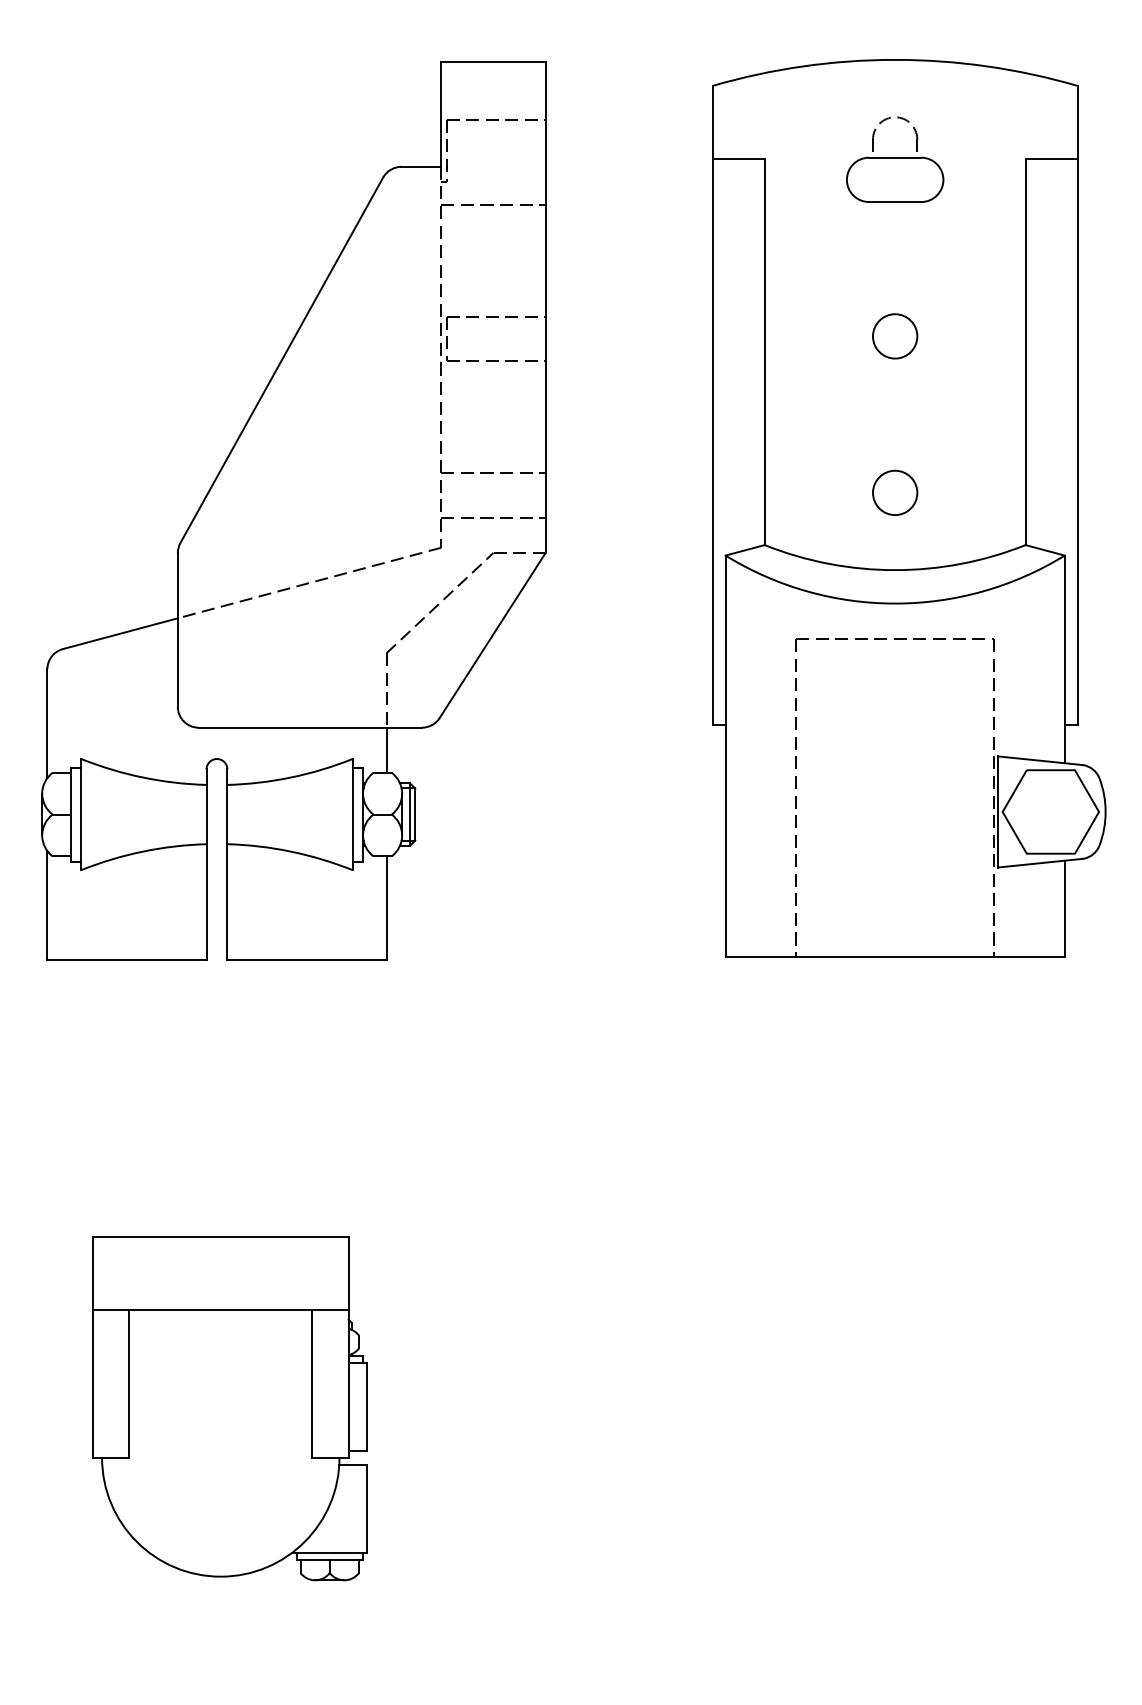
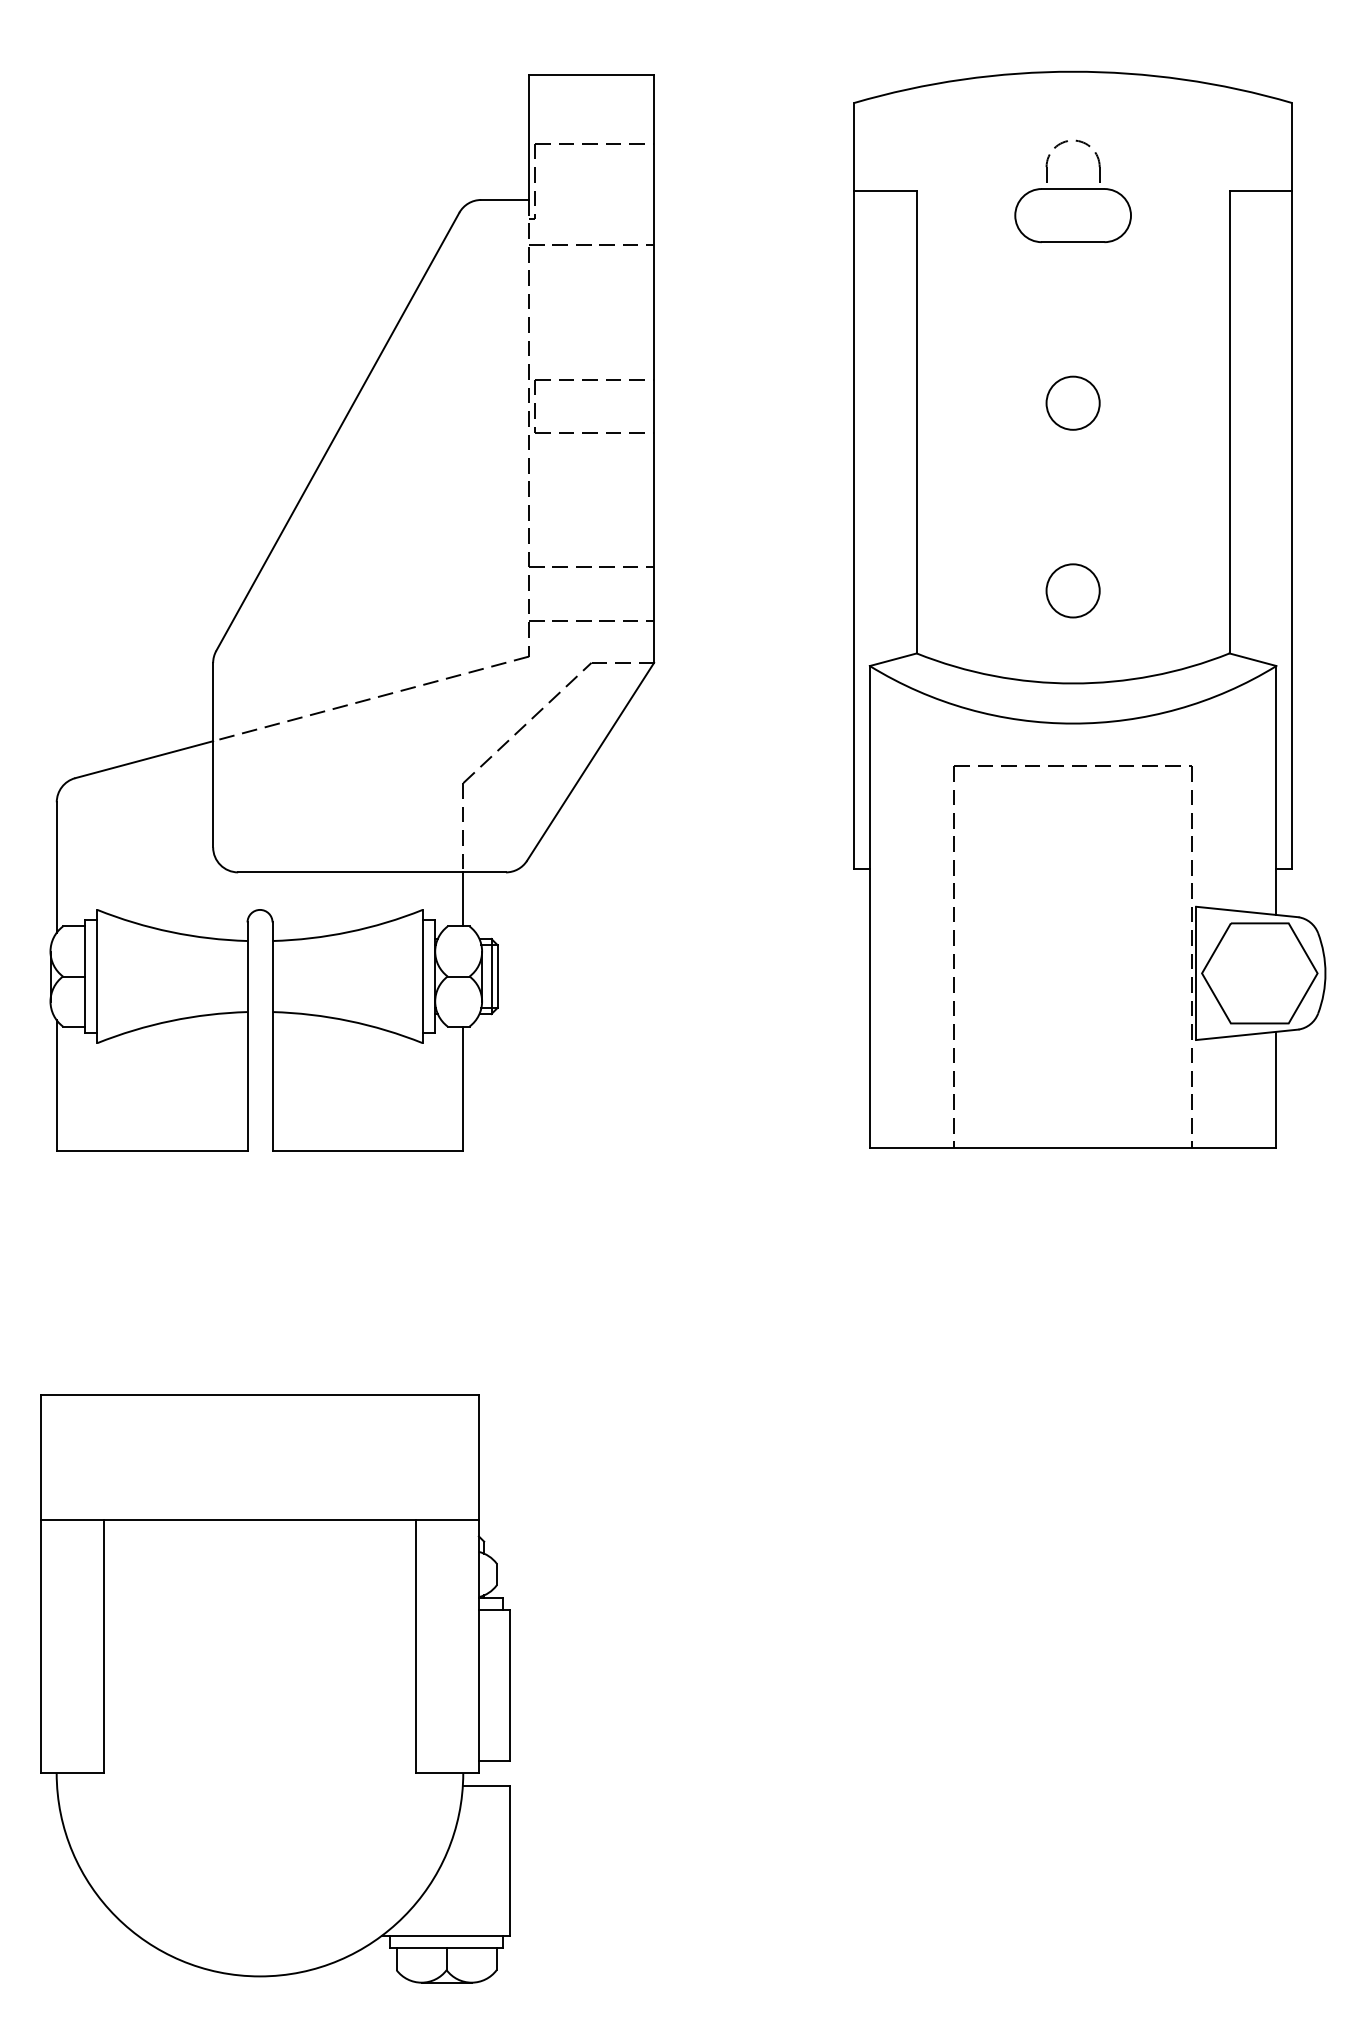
part: (229, 1408) -> (275, 1688), size x1.43

